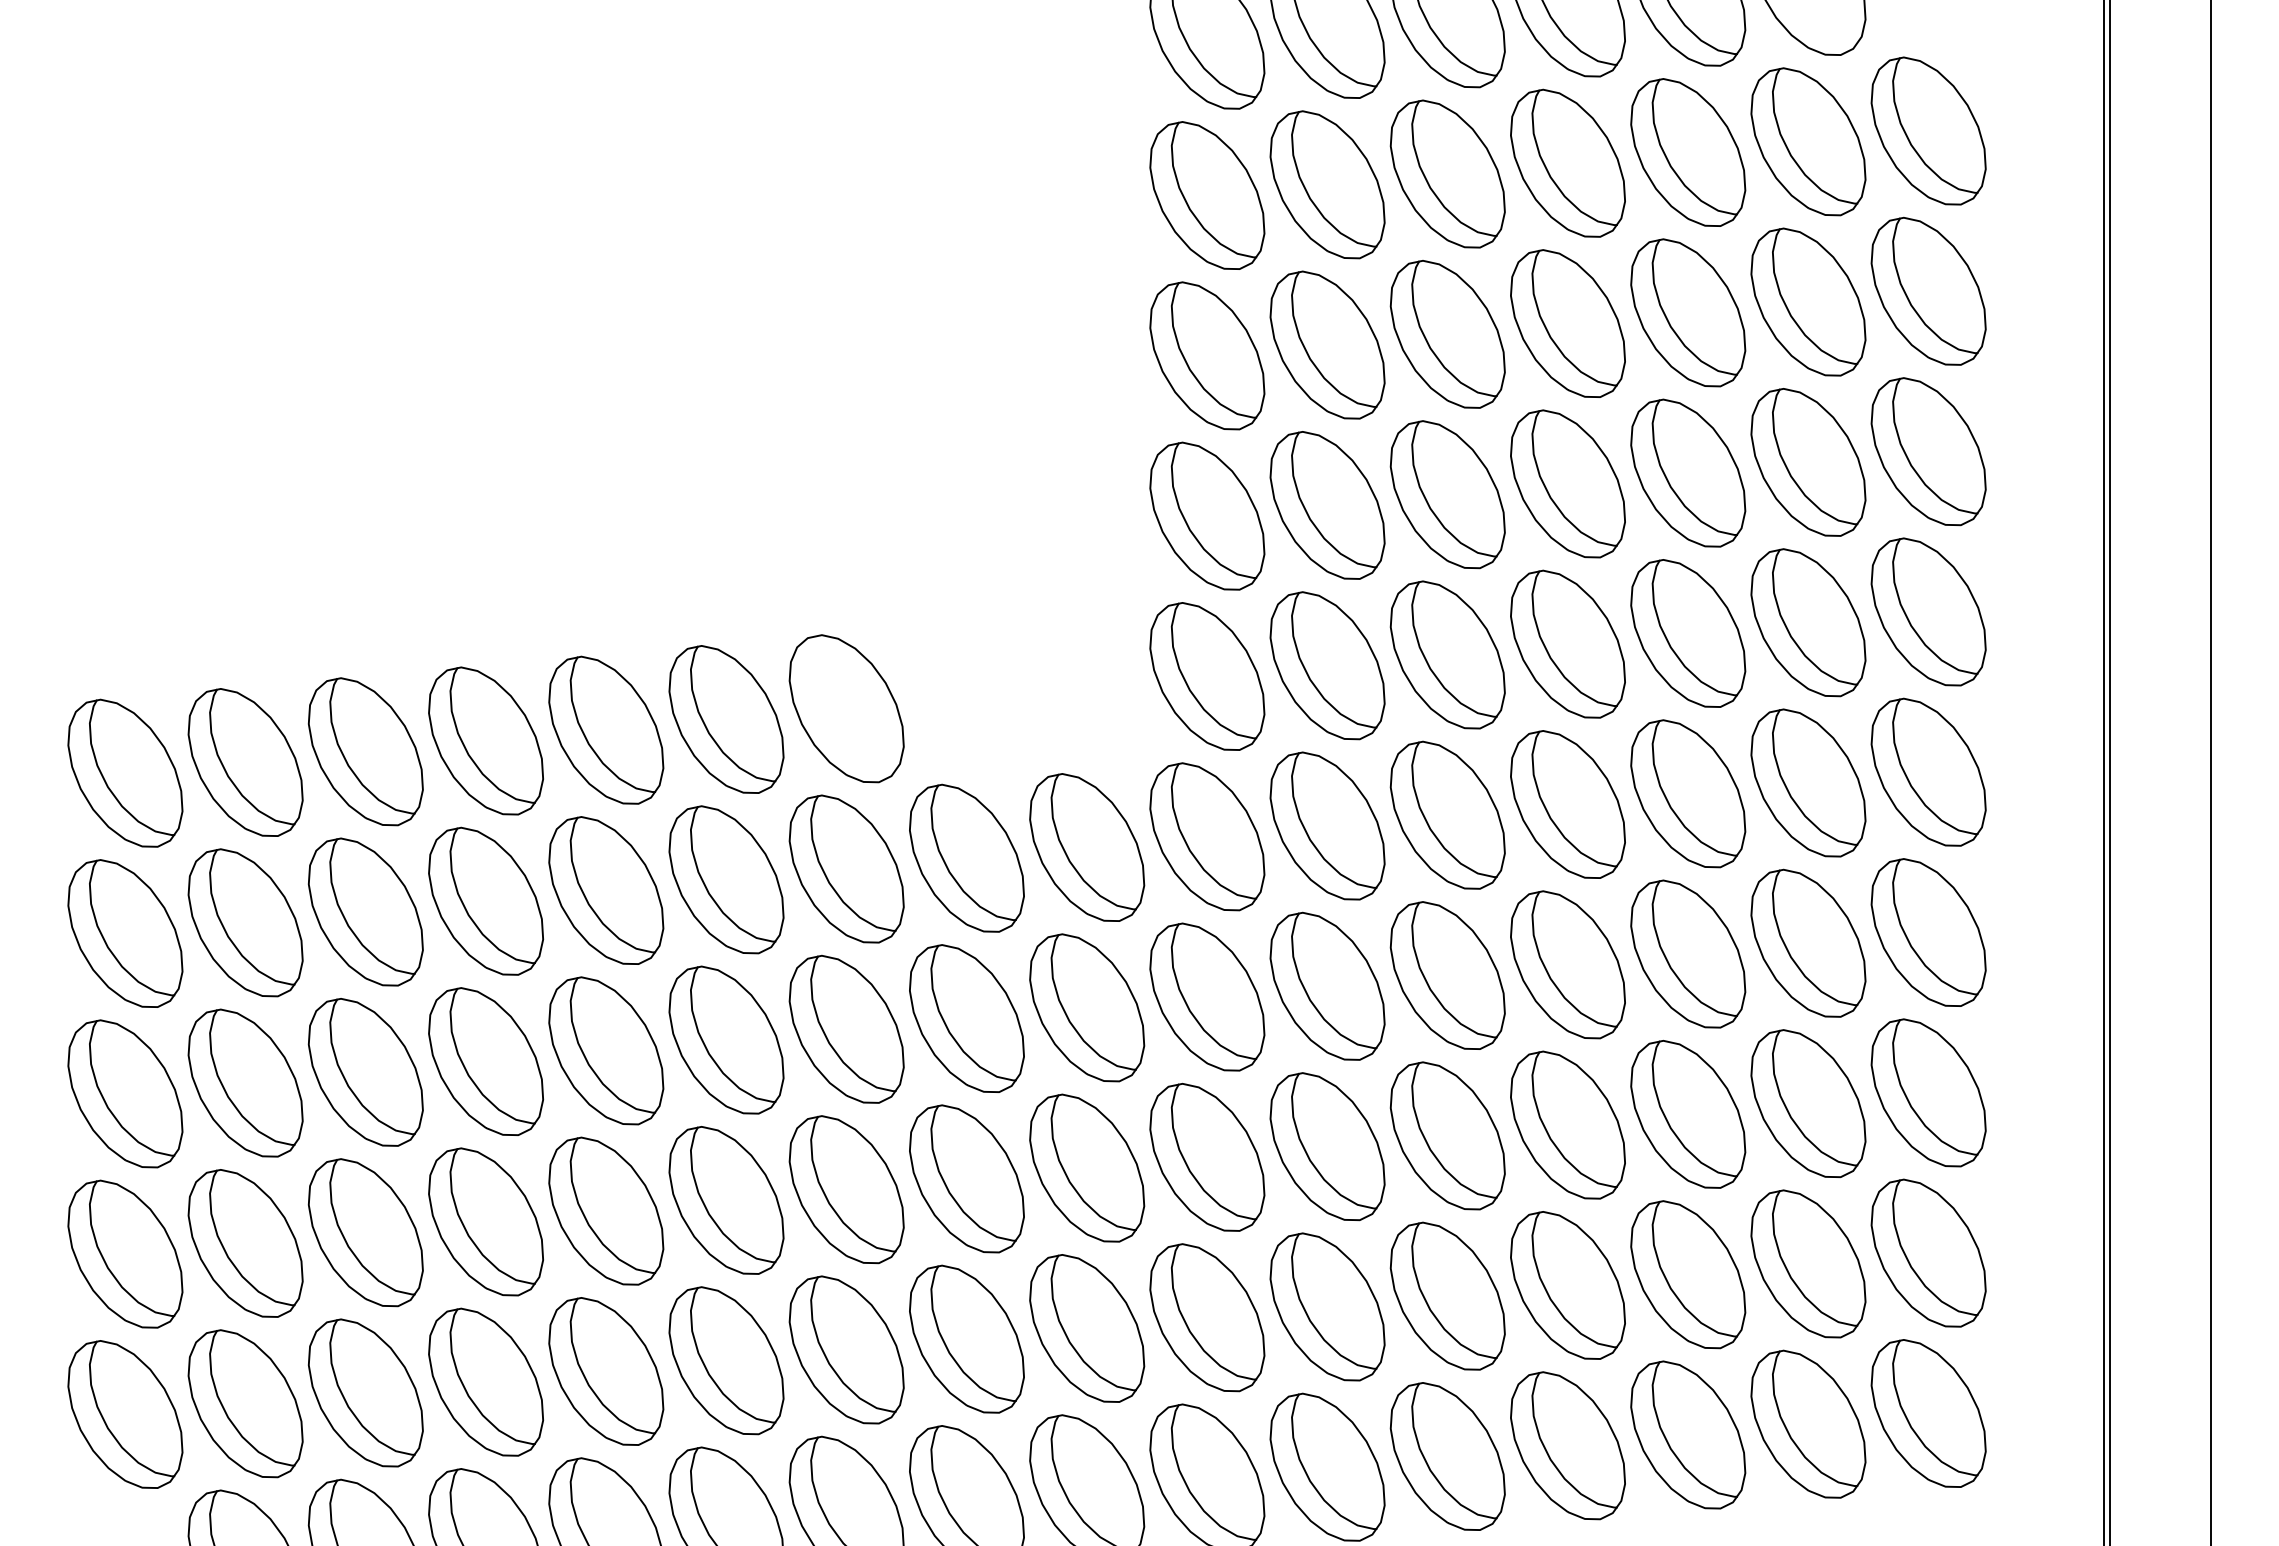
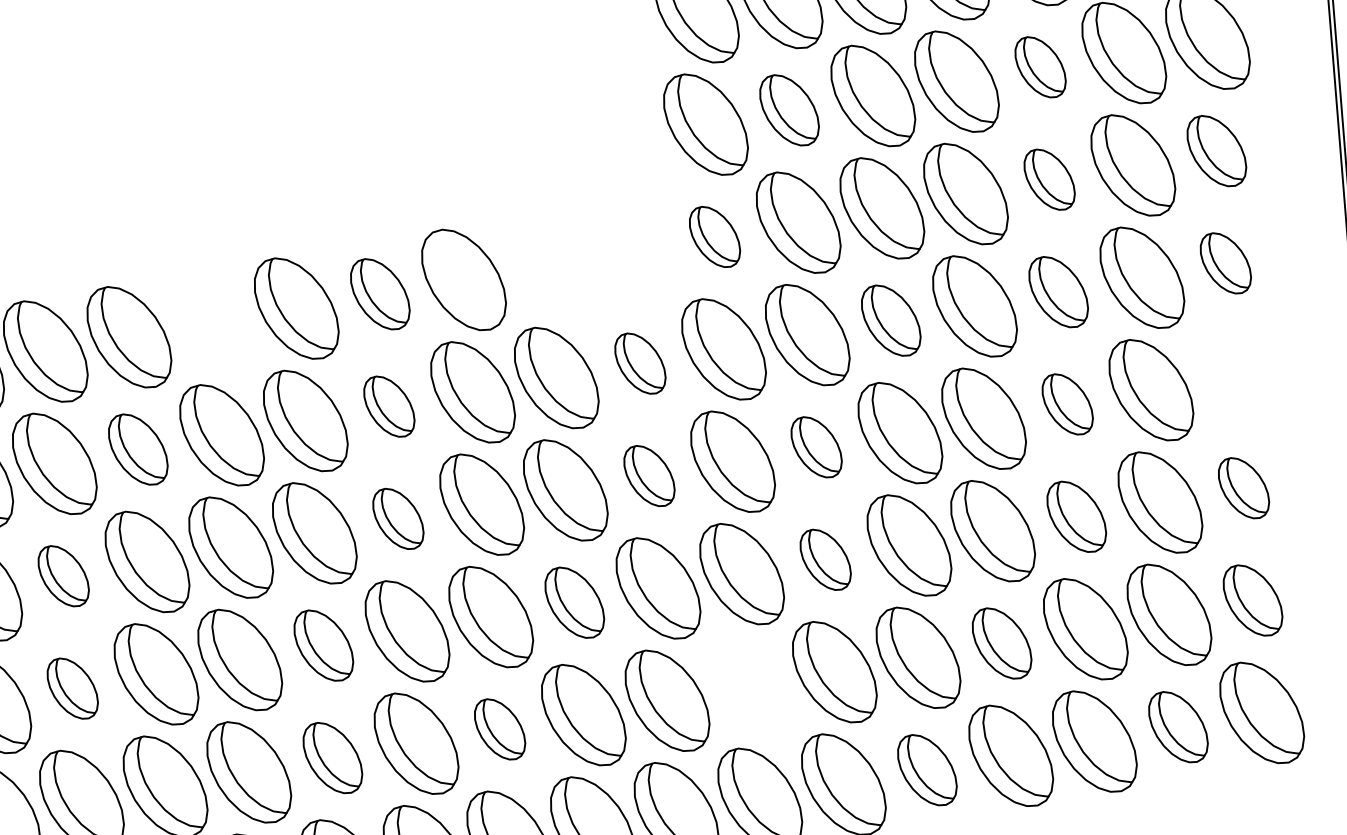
part: (1688, 472) -> (1040, 66), size x0.6
part: (1327, 505) -> (789, 110), size x0.7
part: (1928, 611) -> (1216, 150), size x0.7
part: (1688, 633) -> (1049, 179), size x0.6
part: (1207, 676) -> (714, 236), size x0.6
part: (726, 719) -> (380, 294), size x0.7
part: (485, 740) -> (212, 322), removed
part: (1928, 771) -> (1225, 262), size x0.6
part: (1688, 793) -> (1058, 291), size x0.7
part: (1447, 814) -> (890, 320), size x0.7
part: (1087, 847) -> (640, 363), size x0.6
part: (726, 879) -> (389, 406), size x0.6
part: (365, 911) -> (138, 449), size x0.7
part: (1928, 932) -> (1234, 375), removed
part: (1688, 953) -> (1067, 403), size x0.6
part: (1327, 985) -> (816, 446), size x0.6
part: (1087, 1007) -> (649, 475), size x0.6
part: (726, 1039) -> (398, 518), size x0.6
part: (245, 1082) -> (63, 575), size x0.6
part: (1928, 1092) -> (1243, 487), size x0.6
part: (1688, 1114) -> (1076, 516), size x0.7
part: (1327, 1146) -> (825, 559), size x0.6
part: (966, 1178) -> (574, 602), size x0.7
part: (606, 1210) -> (323, 645), size x0.7
part: (245, 1243) -> (72, 688), size x0.6
part: (1928, 1252) -> (1252, 600), size x0.7
part: (1567, 1285) -> (1001, 643), size x0.7
part: (1207, 1317) -> (751, 686), removed
part: (846, 1349) -> (499, 729), size x0.6
part: (606, 1371) -> (332, 757), size x0.7
part: (1808, 1423) -> (1178, 726), size x0.7
part: (1447, 1456) -> (927, 770), size x0.7

